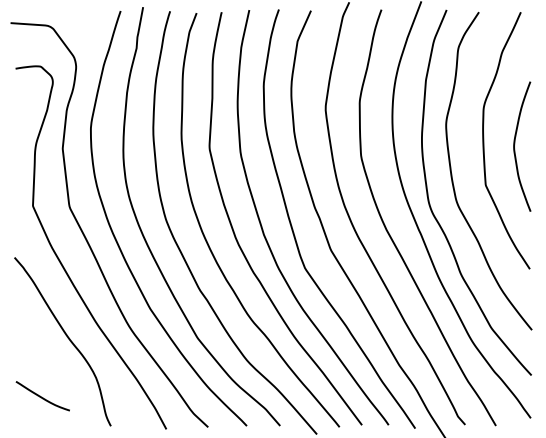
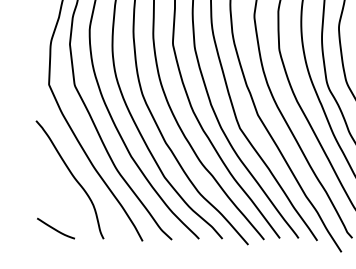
curve: (41, 396) -> (55, 228), moved

